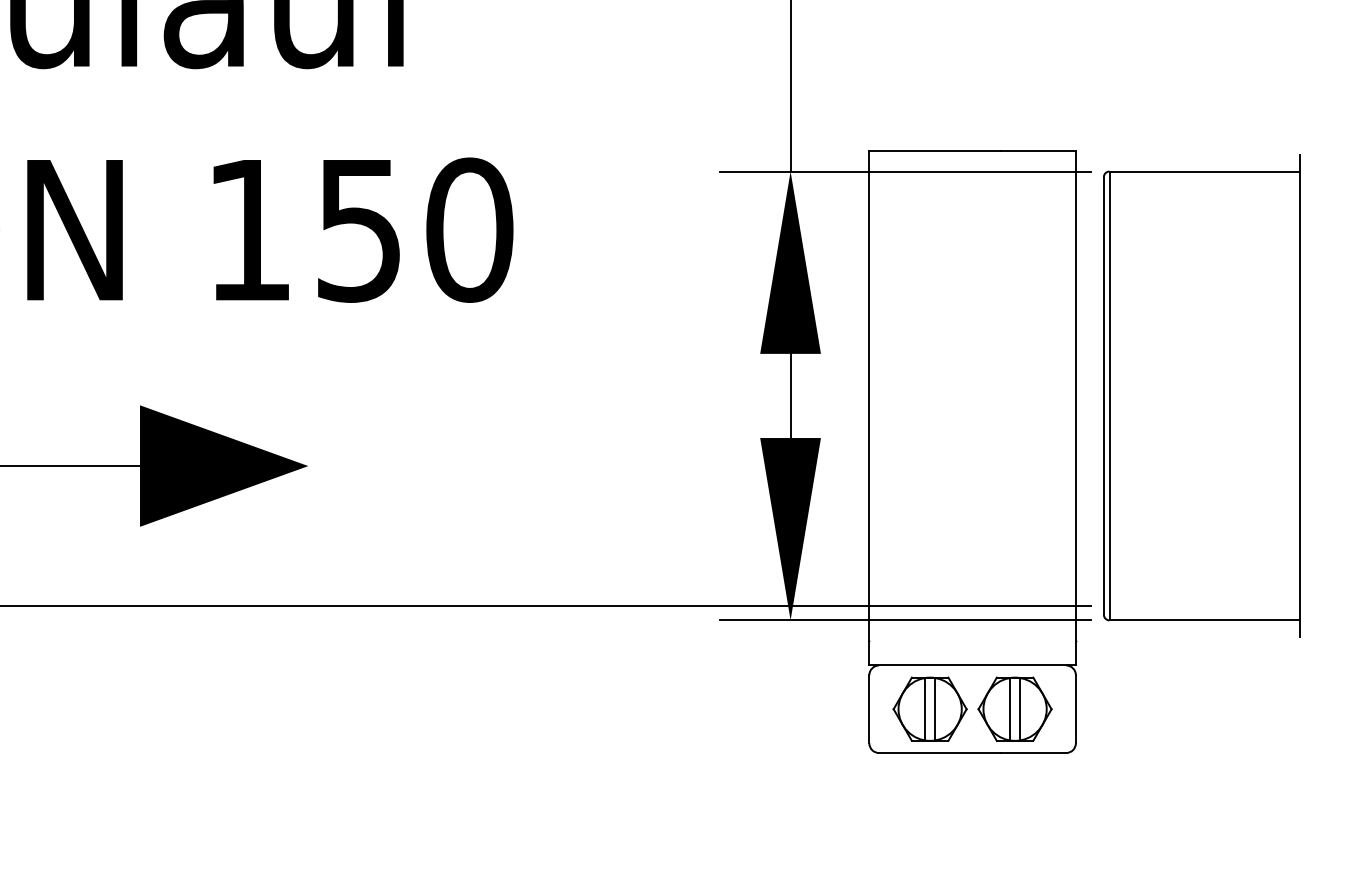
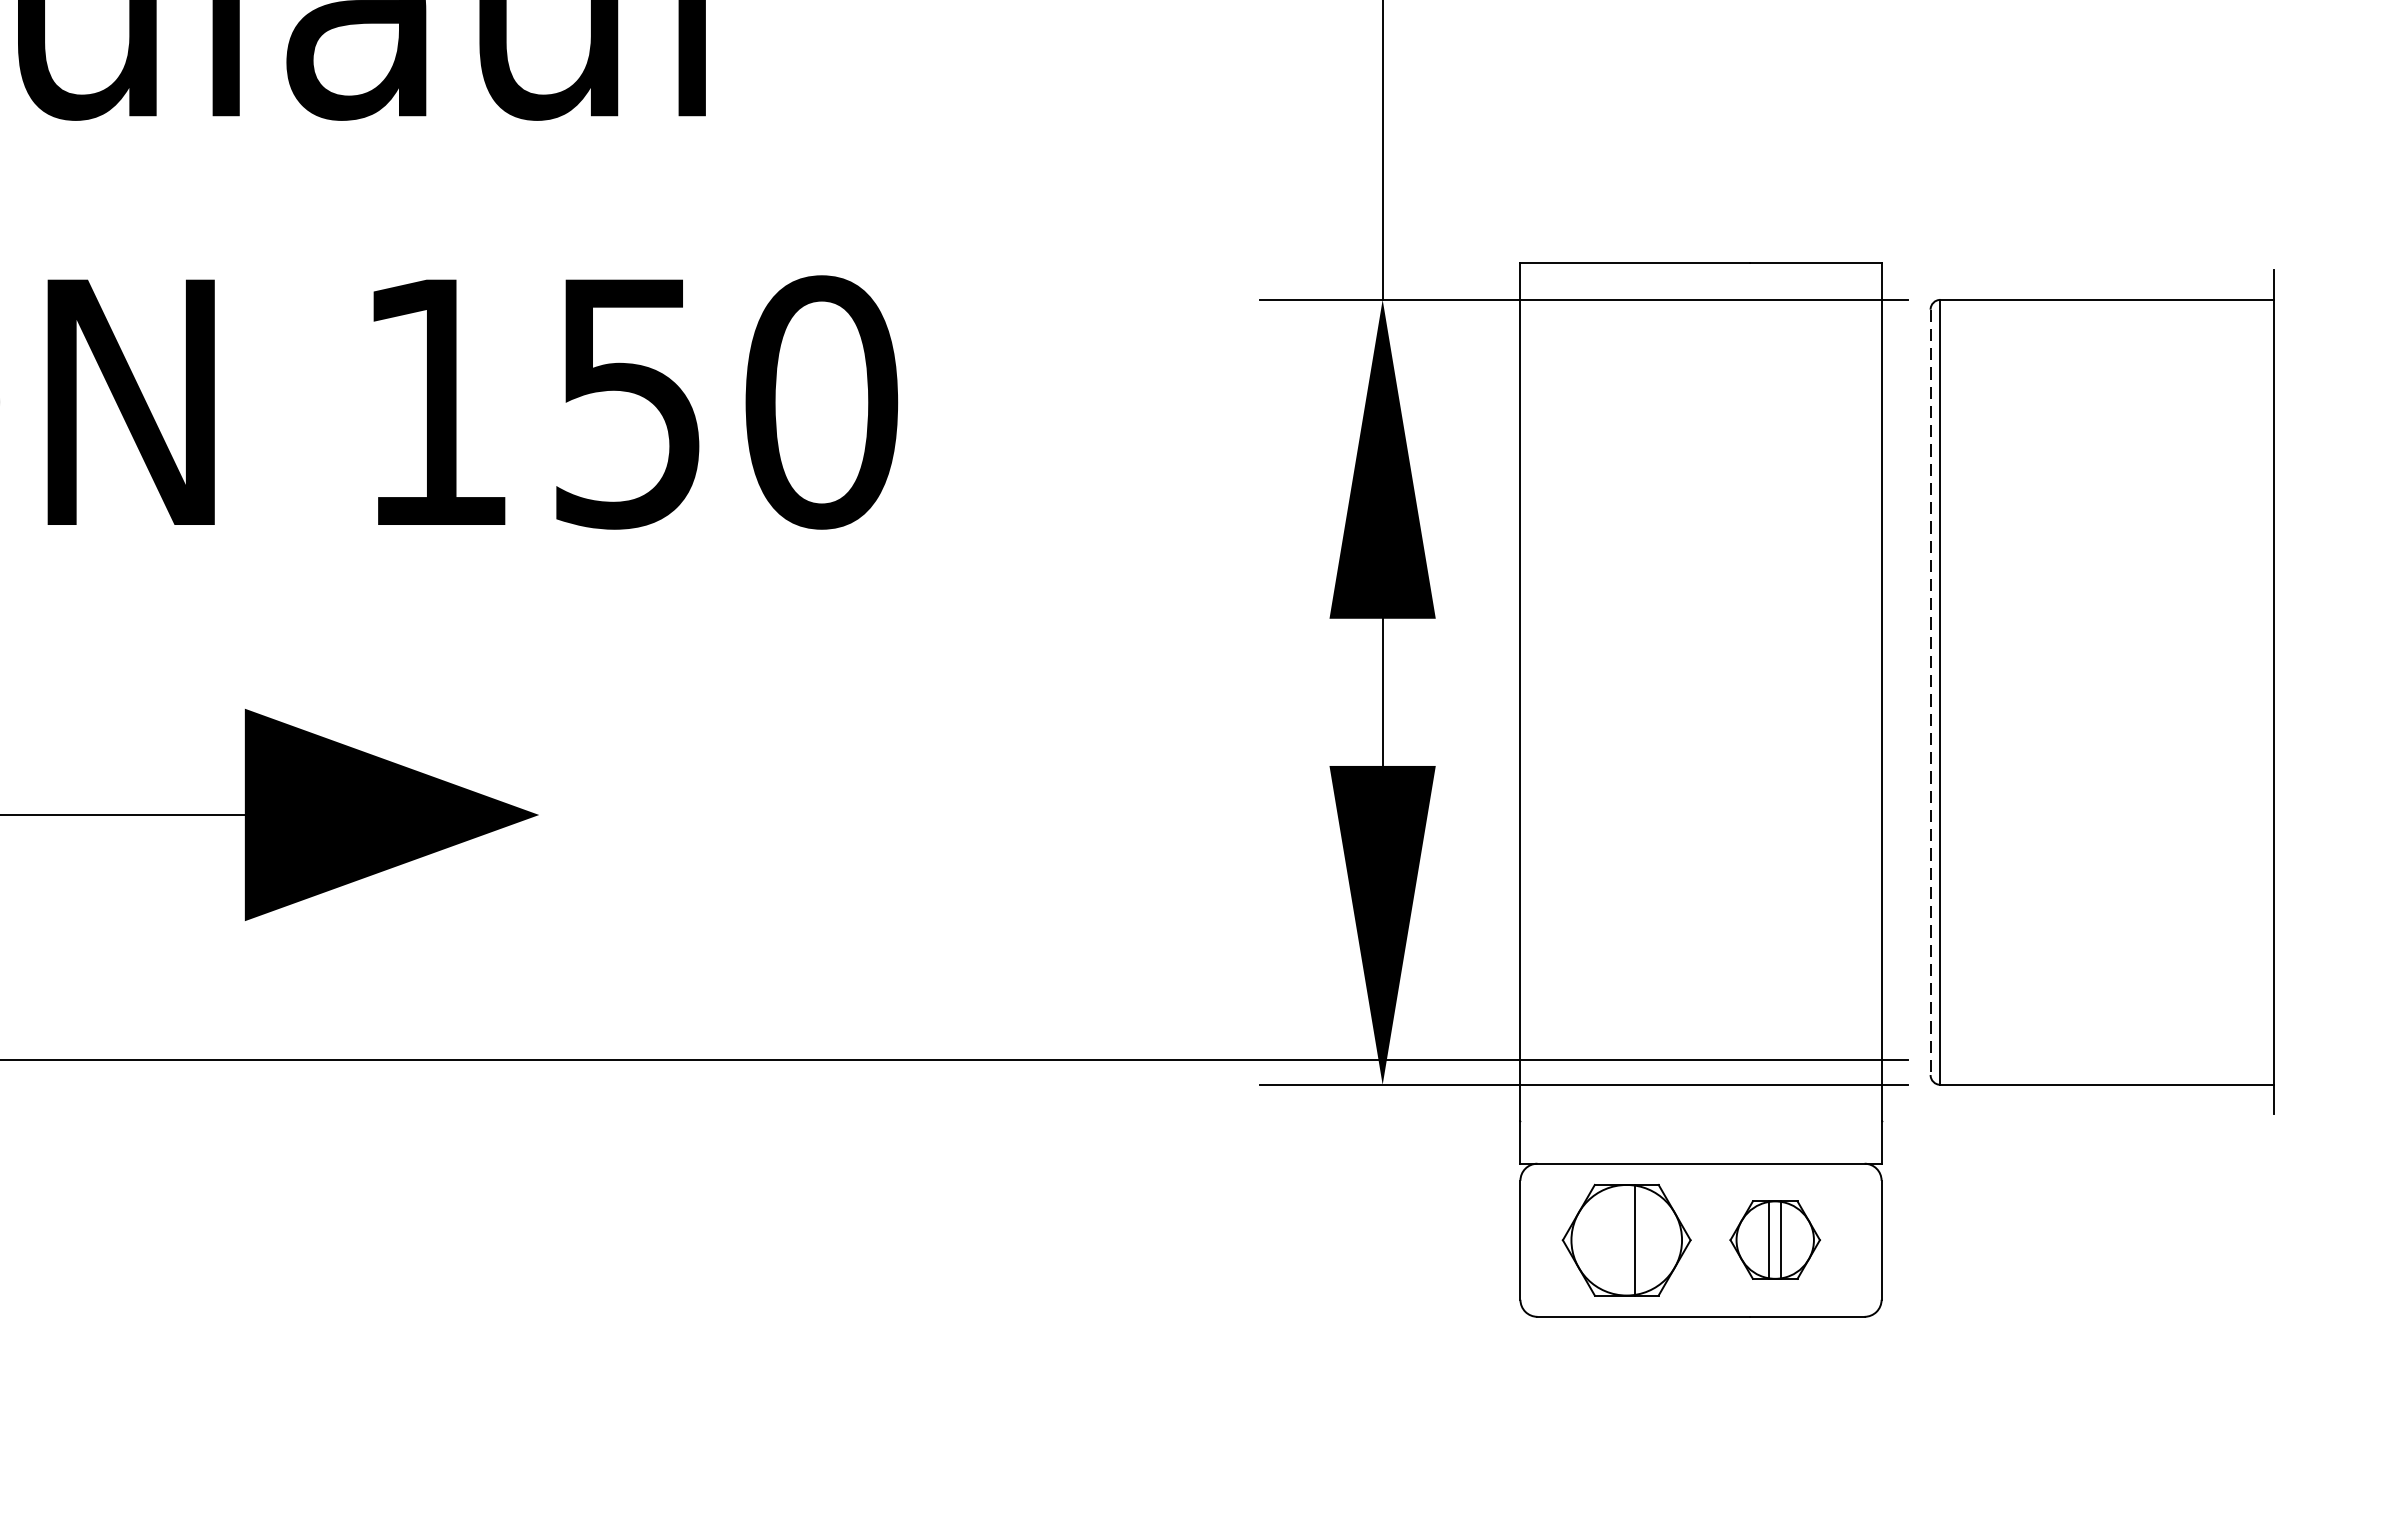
line: (1103, 395) -> (1929, 691), solid -> dashed
line: (925, 708) -> (1618, 1238), removed
part: (1014, 708) -> (1774, 1238), size x0.7

